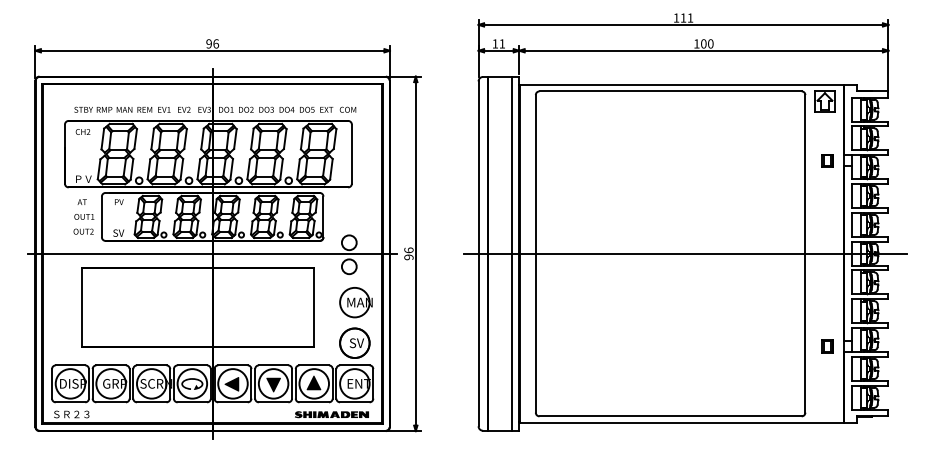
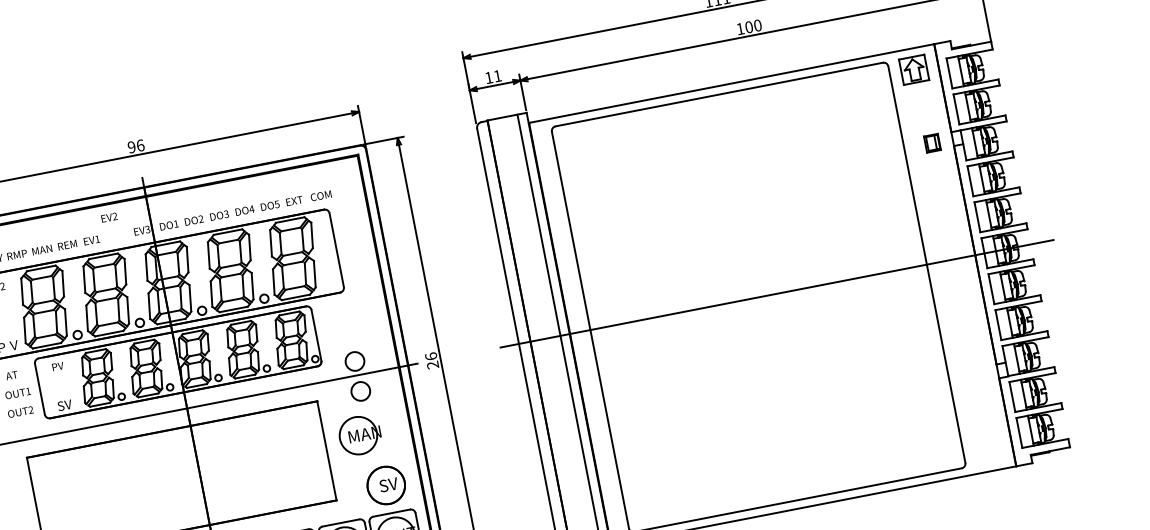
text: (184, 109) -> (109, 217), moved
text: (409, 257) -> (433, 365), 96 -> 26
part: (355, 302) -> (359, 435), moved
part: (827, 346) -> (976, 374), removed

